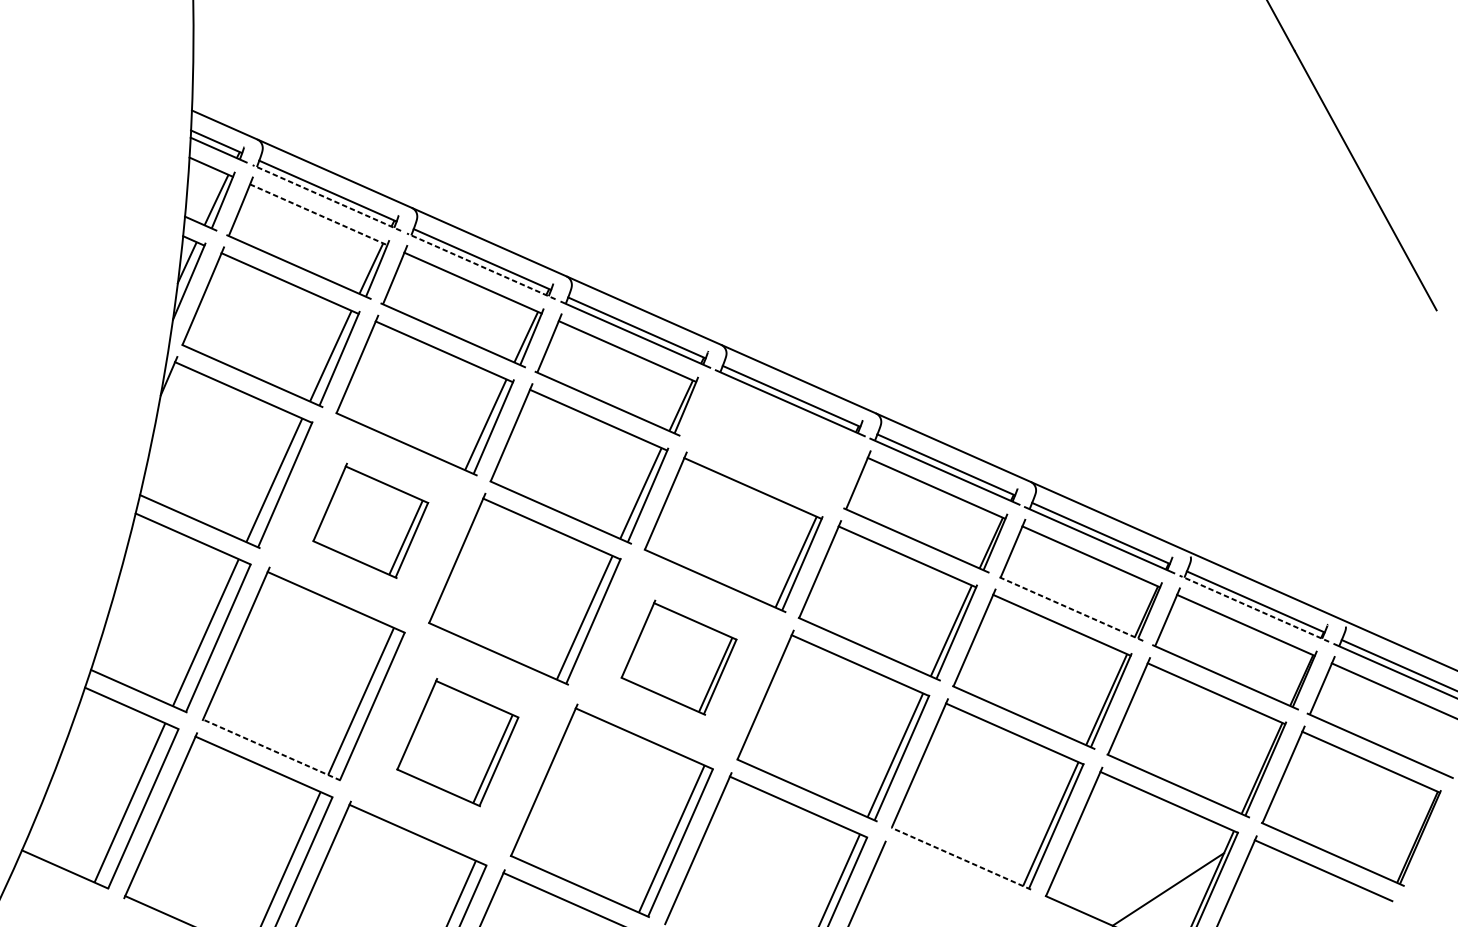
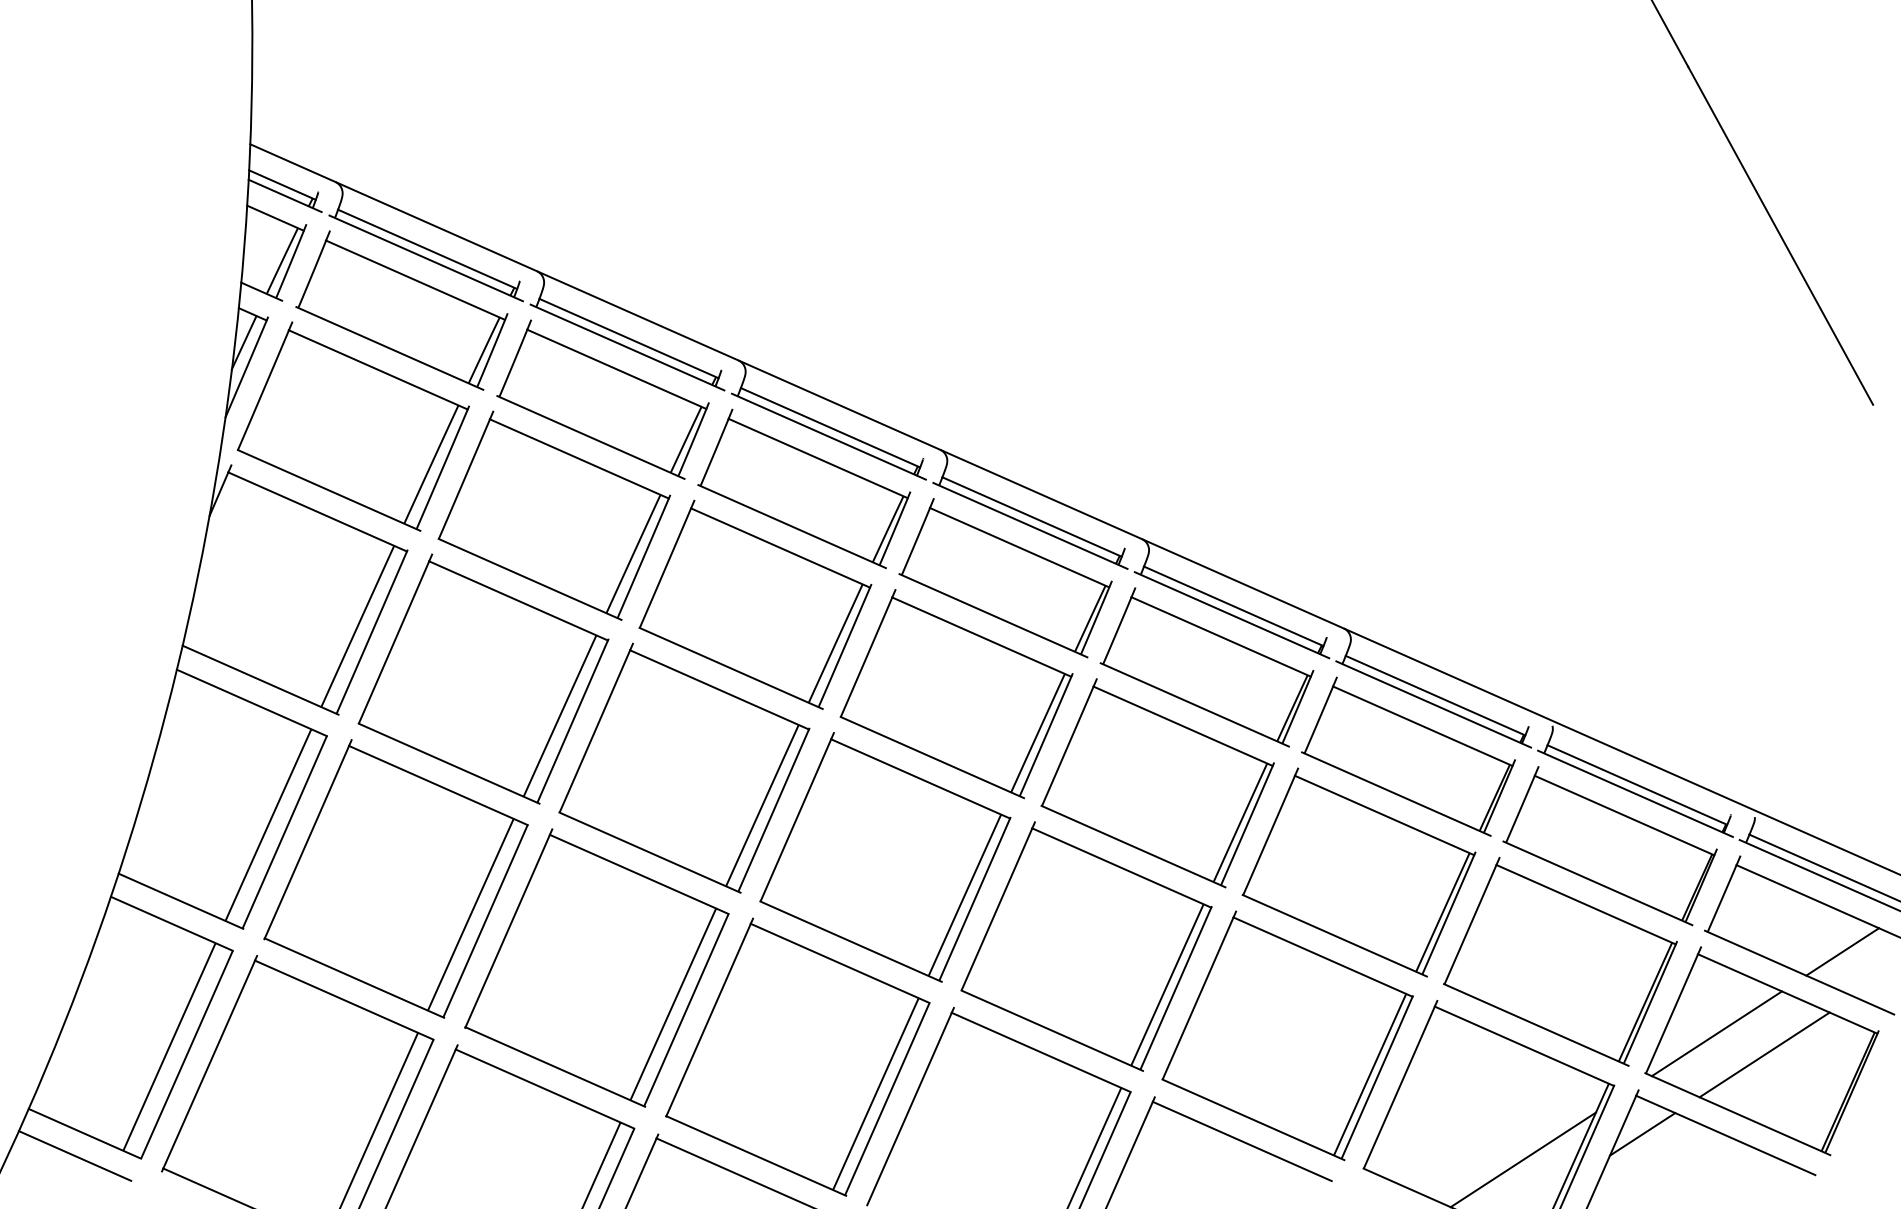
line: (327, 198) -> (426, 258), dashed -> solid
line: (318, 214) -> (415, 280), dashed -> solid
line: (481, 266) -> (627, 347), dashed -> solid
part: (771, 443) -> (1005, 578), added
part: (370, 520) -> (483, 678), size x1.67
line: (1070, 608) -> (1395, 793), dashed -> solid
line: (1254, 608) -> (1635, 793), dashed -> solid
part: (679, 657) -> (885, 857), size x1.67
line: (1413, 729) -> (1842, 951), added
part: (457, 741) -> (596, 967), size x1.67
line: (271, 749) -> (353, 977), dashed -> solid
line: (1316, 792) -> (1716, 1033), added
line: (1353, 808) -> (1764, 1054), added
line: (960, 858) -> (1252, 1119), dashed -> solid
line: (1259, 870) -> (1642, 1134), added
line: (952, 875) -> (1241, 1141), added
line: (57, 886) -> (74, 1155), added

